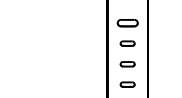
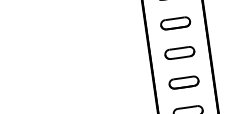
part: (127, 43) -> (175, 23), size x1.43
part: (127, 64) -> (179, 53), size x1.43
part: (127, 84) -> (183, 82), size x1.43

